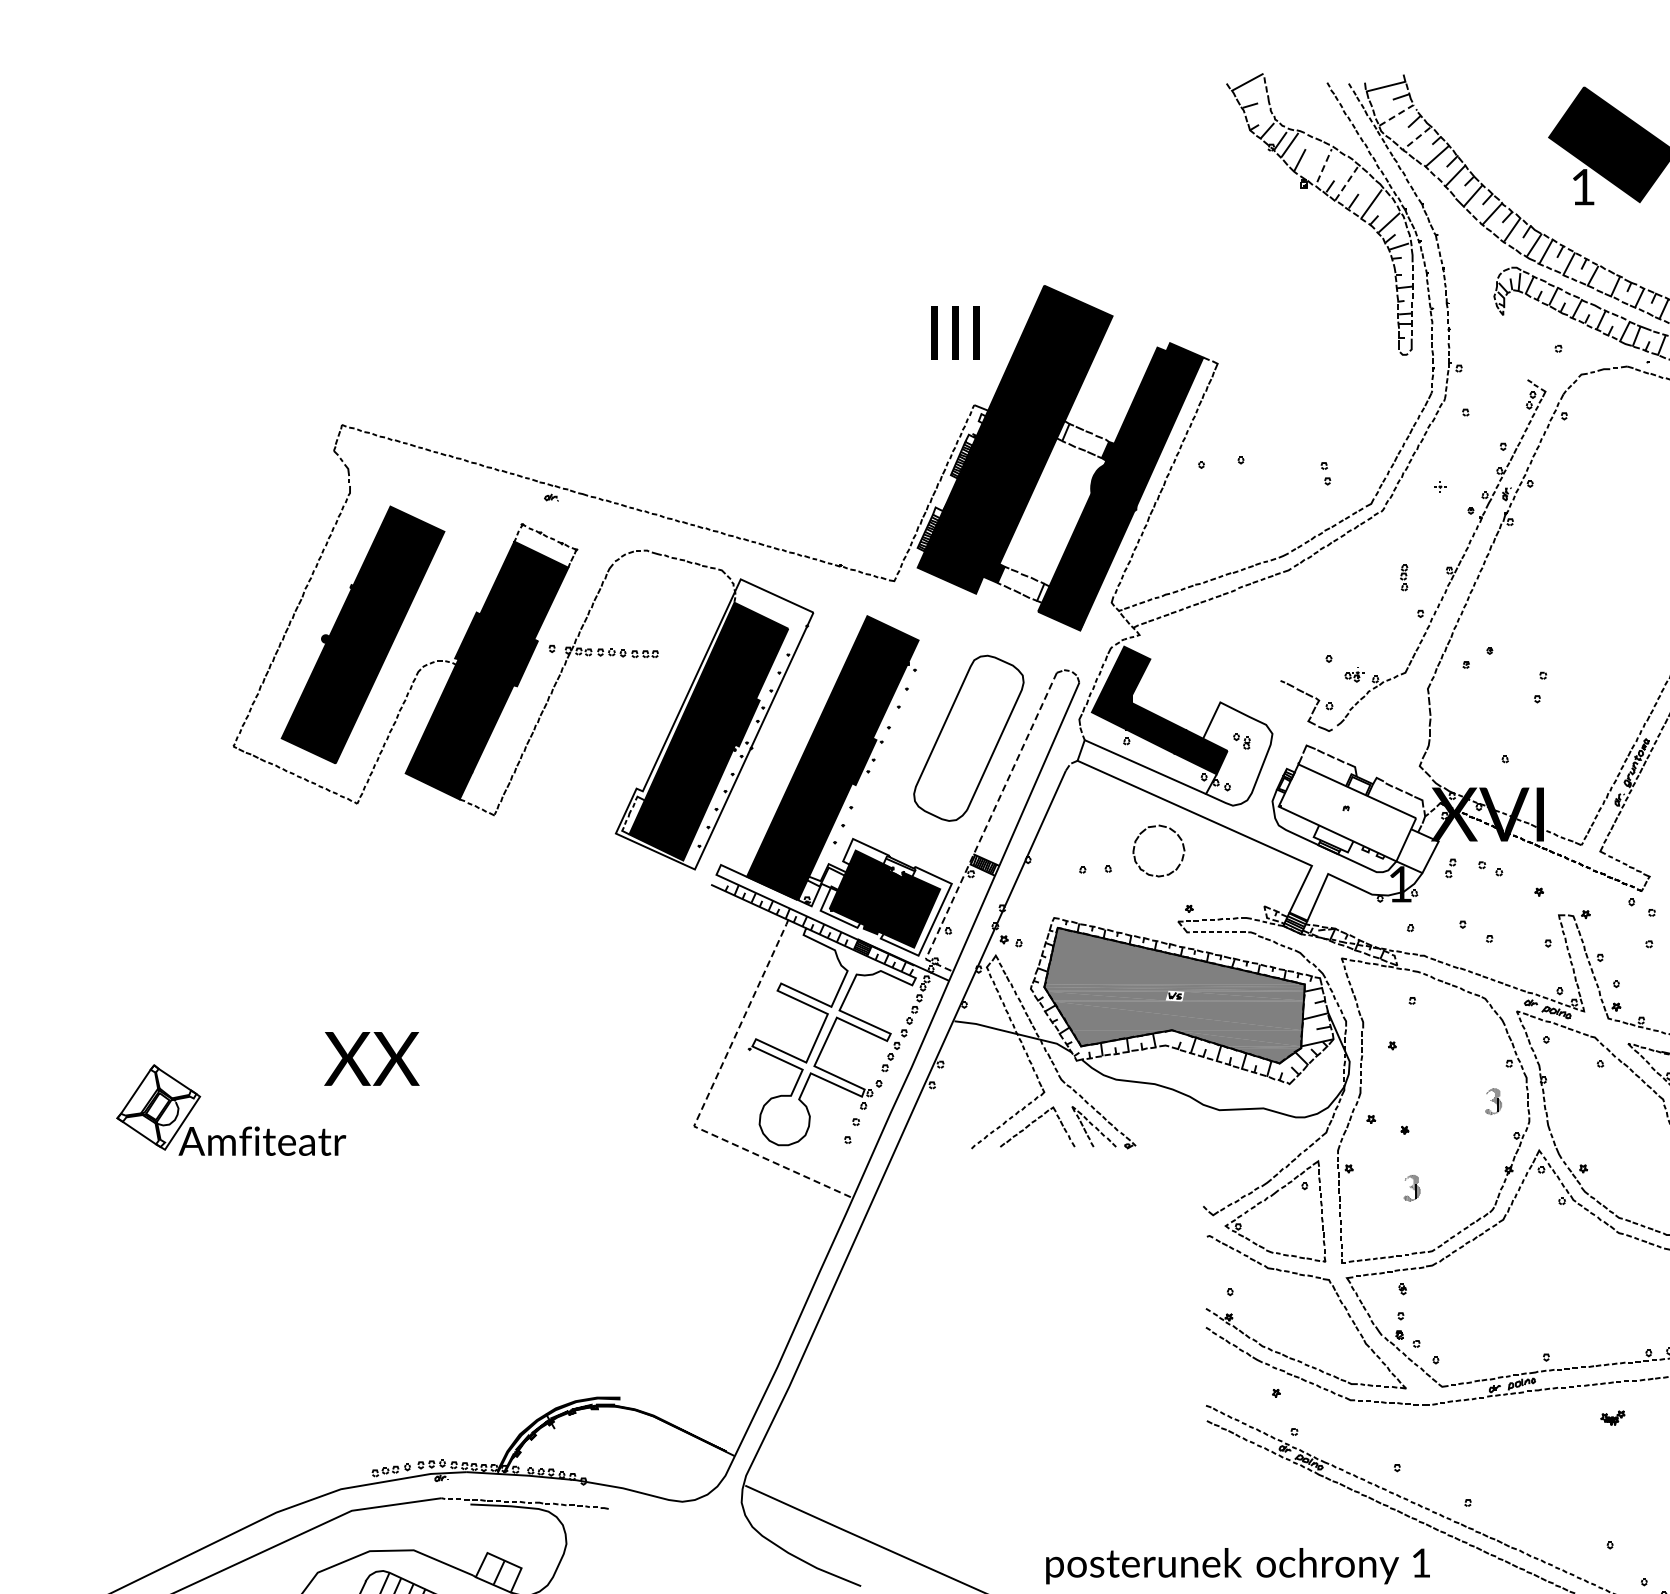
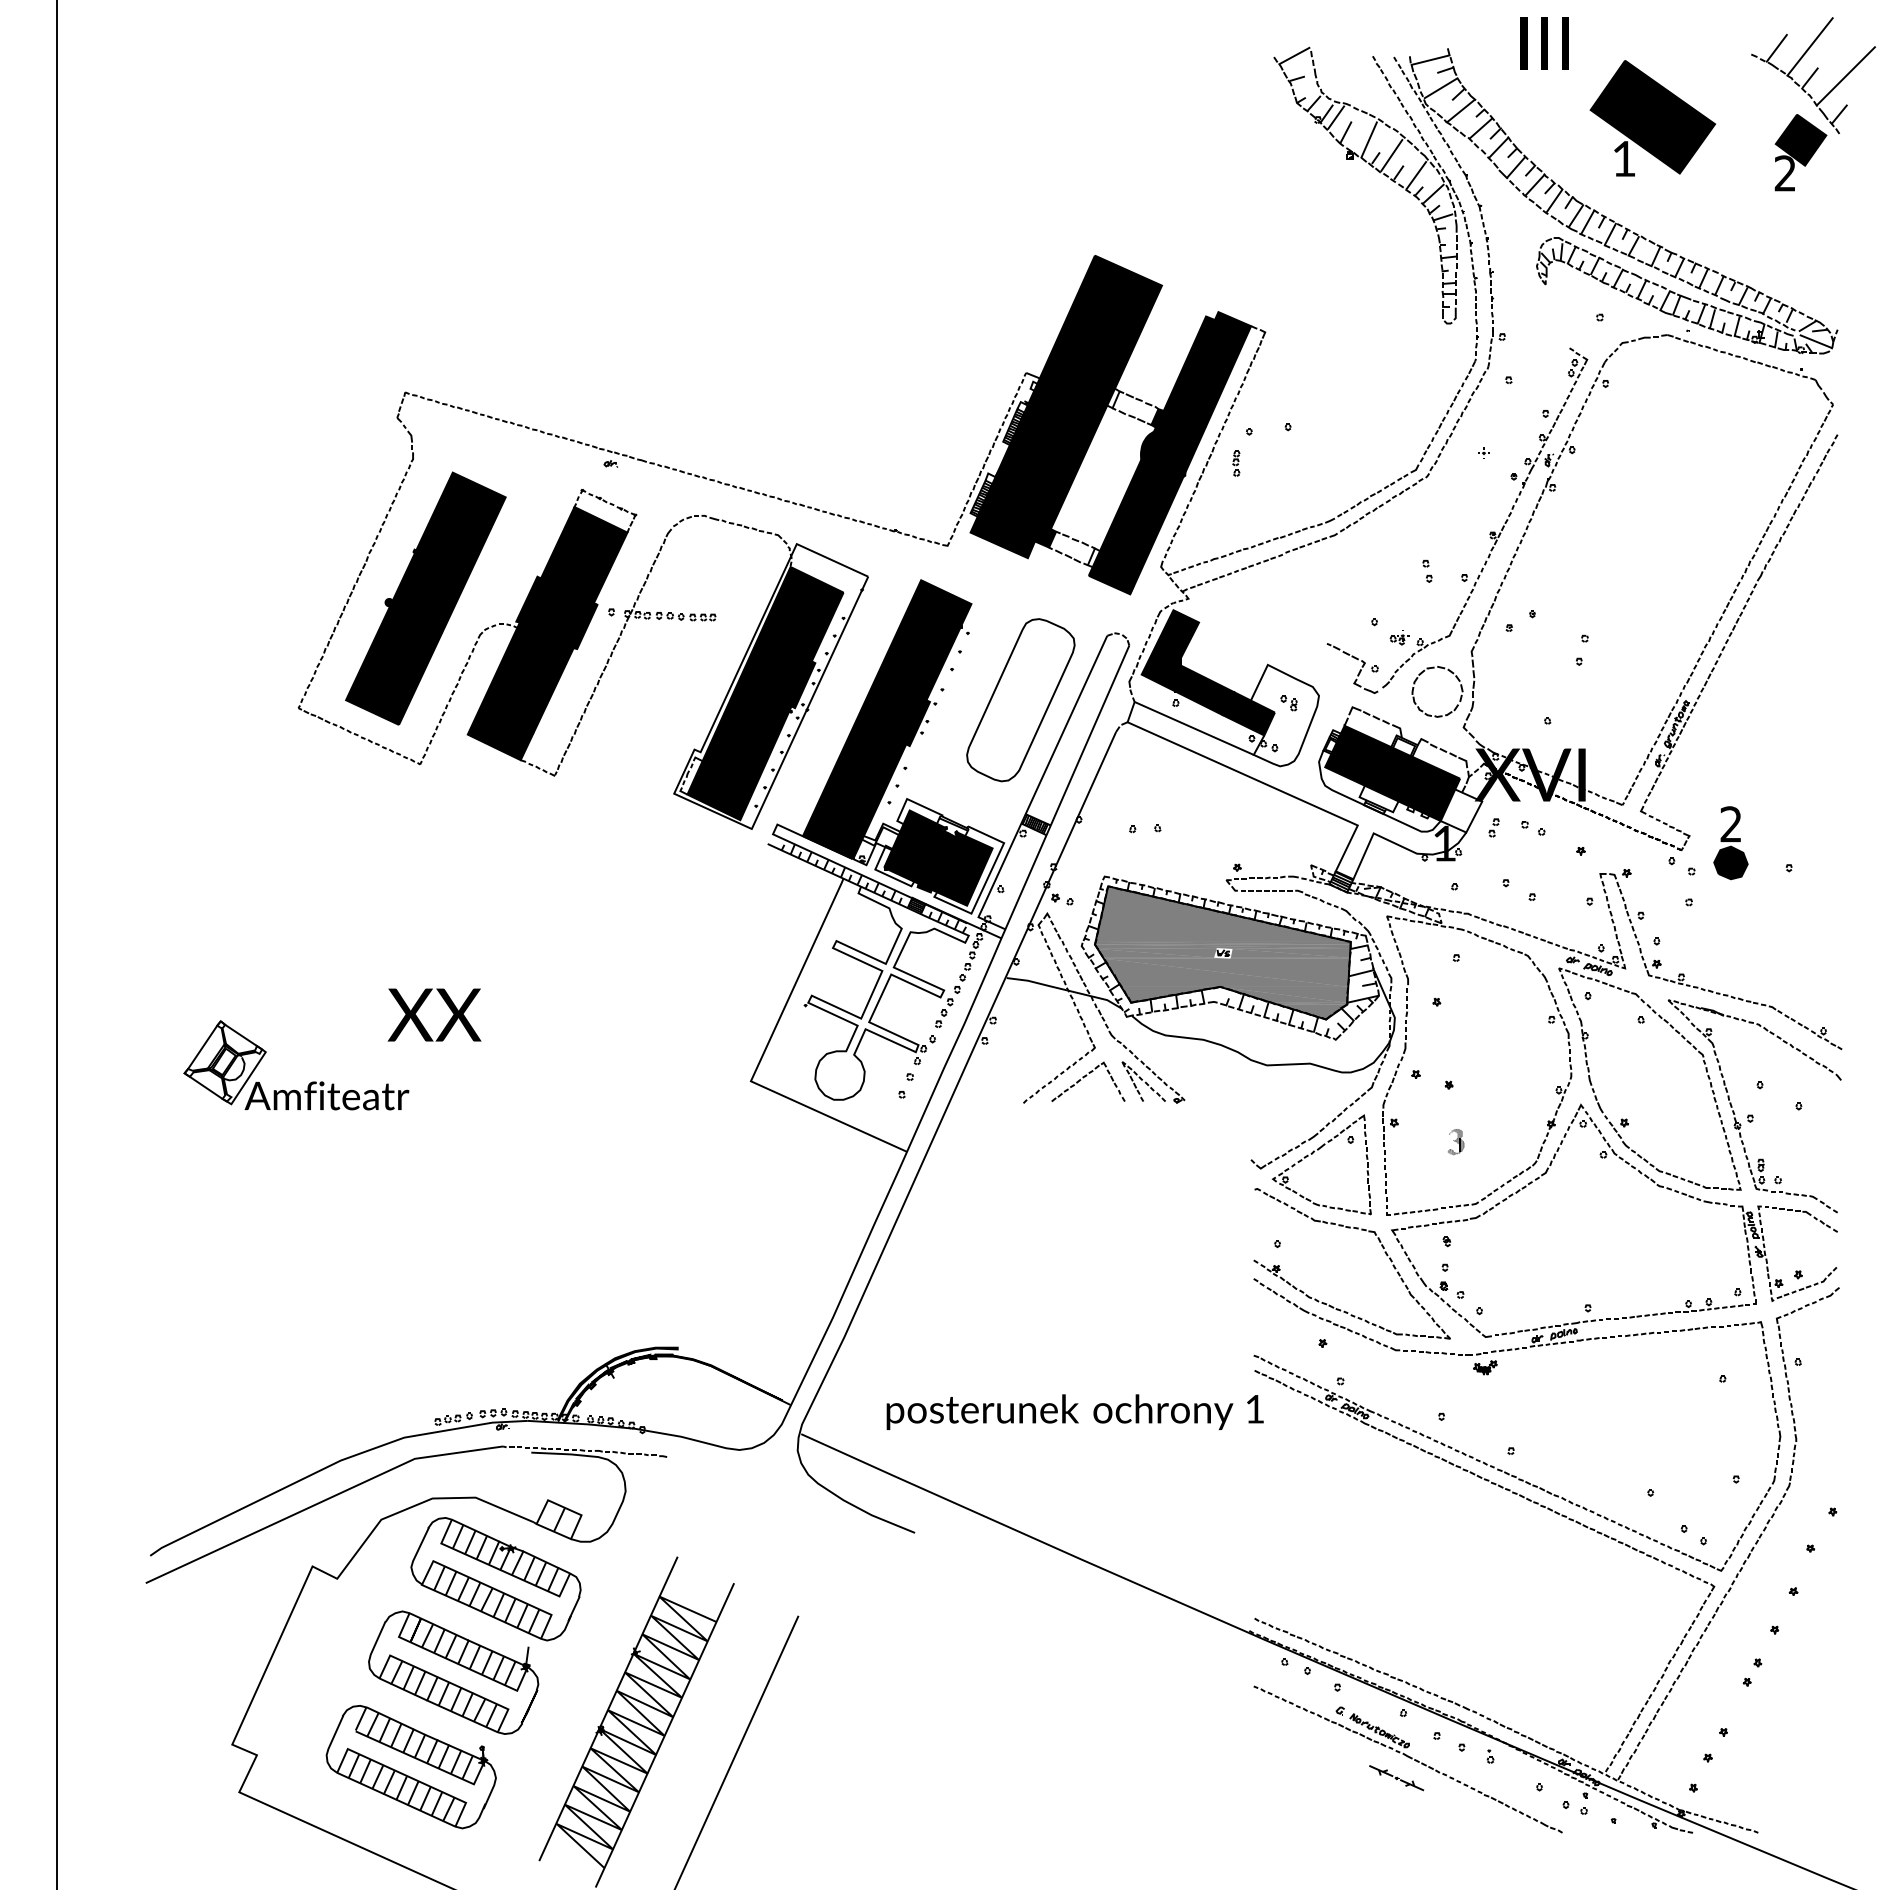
line: (1400, 113) -> (1444, 86), dashed -> solid
line: (1414, 140) -> (1458, 113), dashed -> solid
line: (1321, 171) -> (1367, 143), dashed -> solid
line: (1346, 183) -> (1391, 155), dashed -> solid
text: (955, 333) -> (1544, 43), moved
part: (1325, 473) -> (1427, 571), moved
part: (1404, 577) -> (1236, 463), moved
fill: (1347, 812) -> (1392, 773), added
line: (984, 831) -> (1036, 791), dashed -> solid
part: (1173, 832) -> (1451, 673), moved
line: (704, 1102) -> (761, 1057), dashed -> solid
part: (1493, 1102) -> (1536, 1057), removed
part: (1613, 1417) -> (1485, 1367), moved
text: (1237, 1565) -> (1074, 1411), moved

